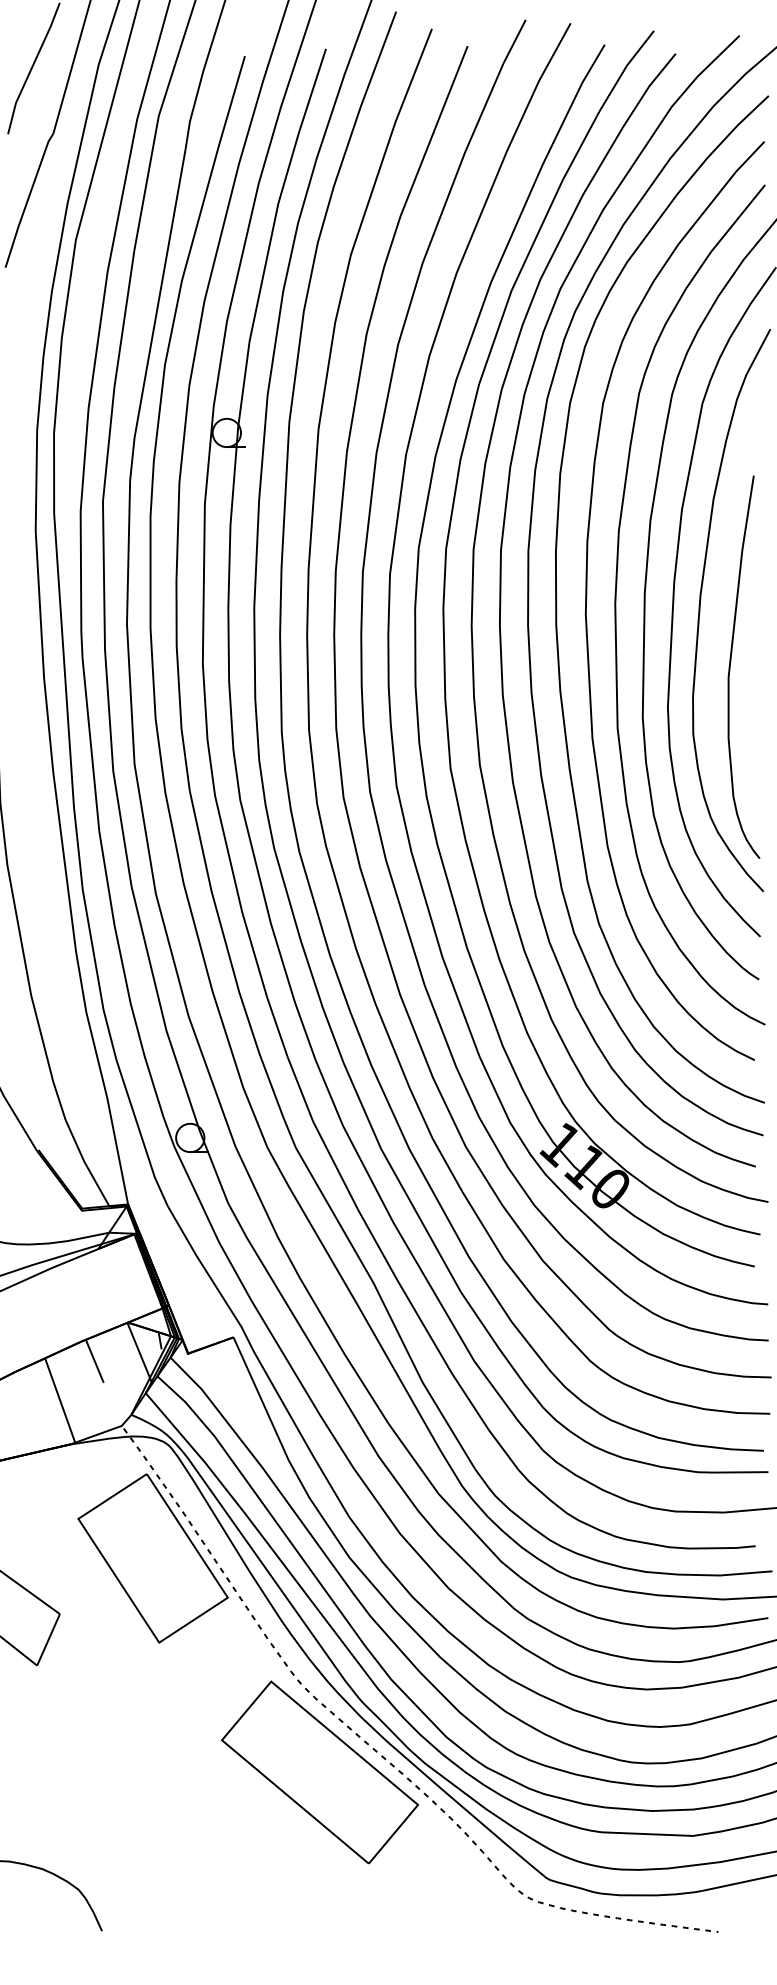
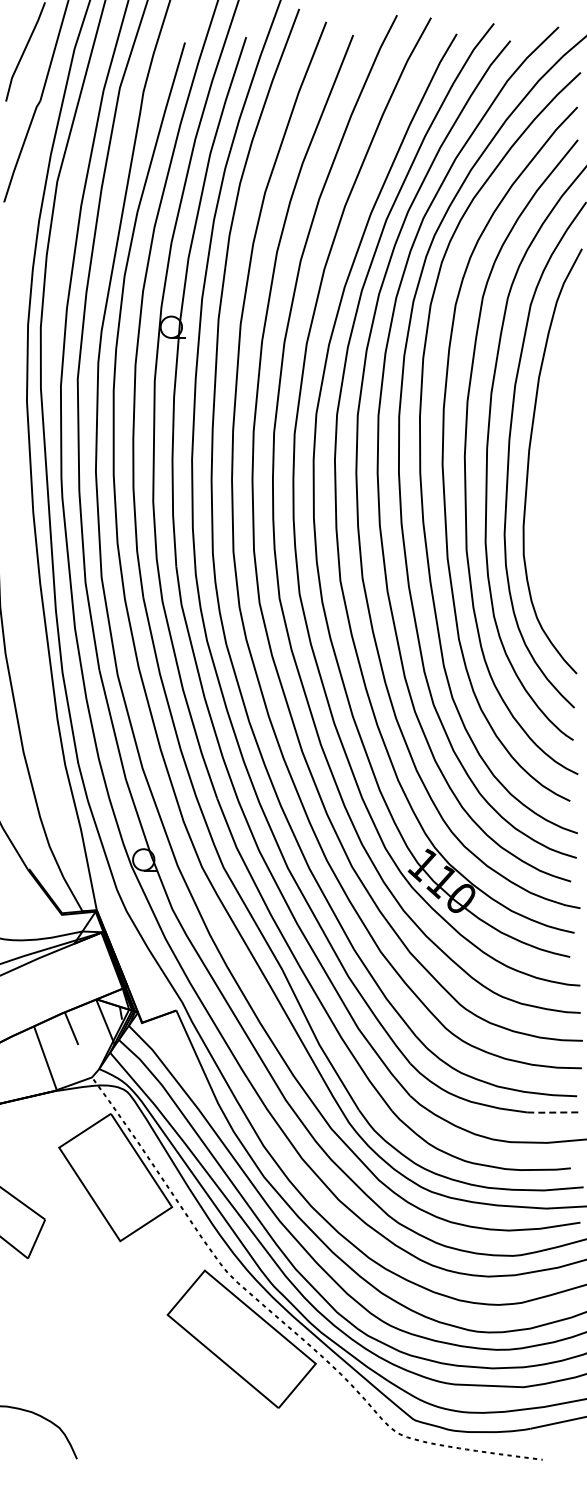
curve: (731, 667) -> (552, 504), removed
line: (732, 1472) -> (553, 1112), solid -> dashed

